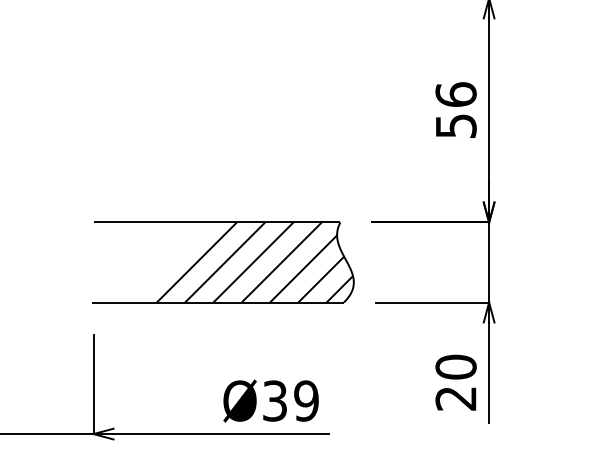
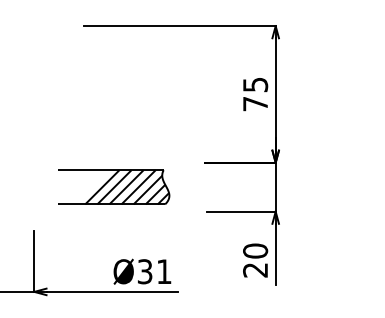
text: (456, 110) -> (255, 94), 56 -> 75
part: (223, 262) -> (113, 187), size x0.7
text: (305, 400) -> (163, 271), Ø39 -> Ø31

